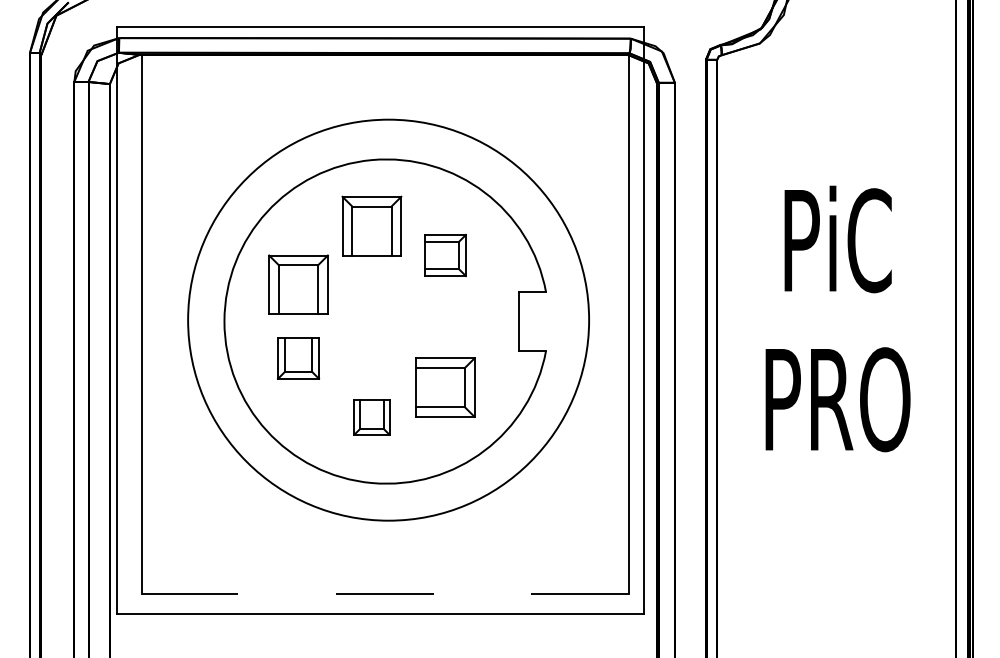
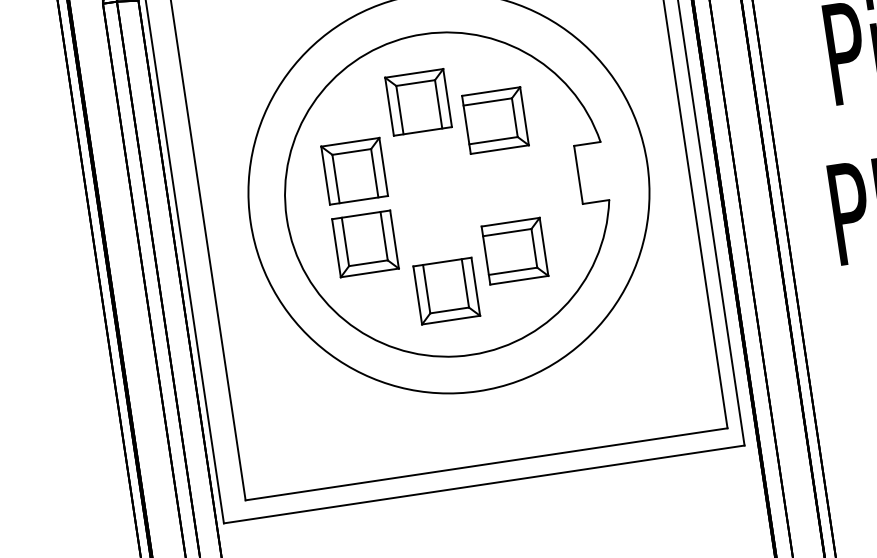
part: (445, 255) -> (495, 120), size x1.43
part: (298, 358) -> (365, 244), size x1.43
part: (371, 417) -> (446, 291), size x1.67
line: (385, 594) -> (486, 464), dashed -> solid

